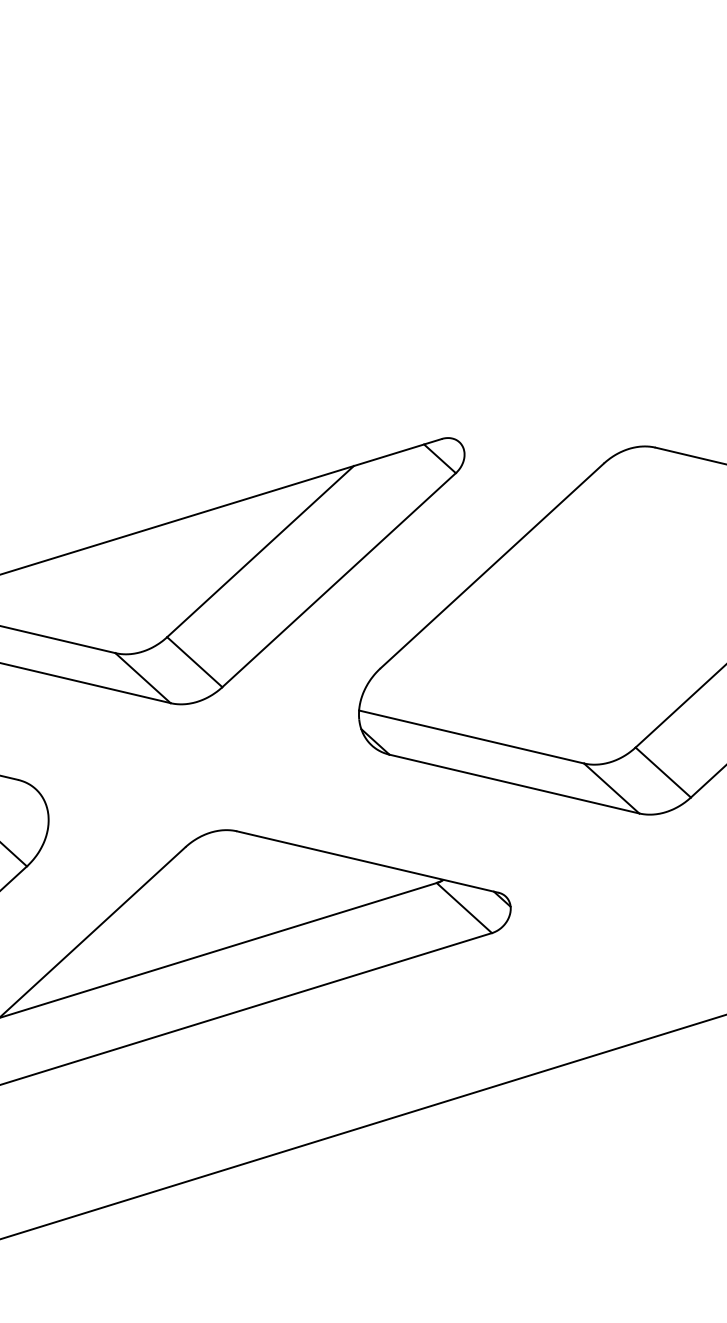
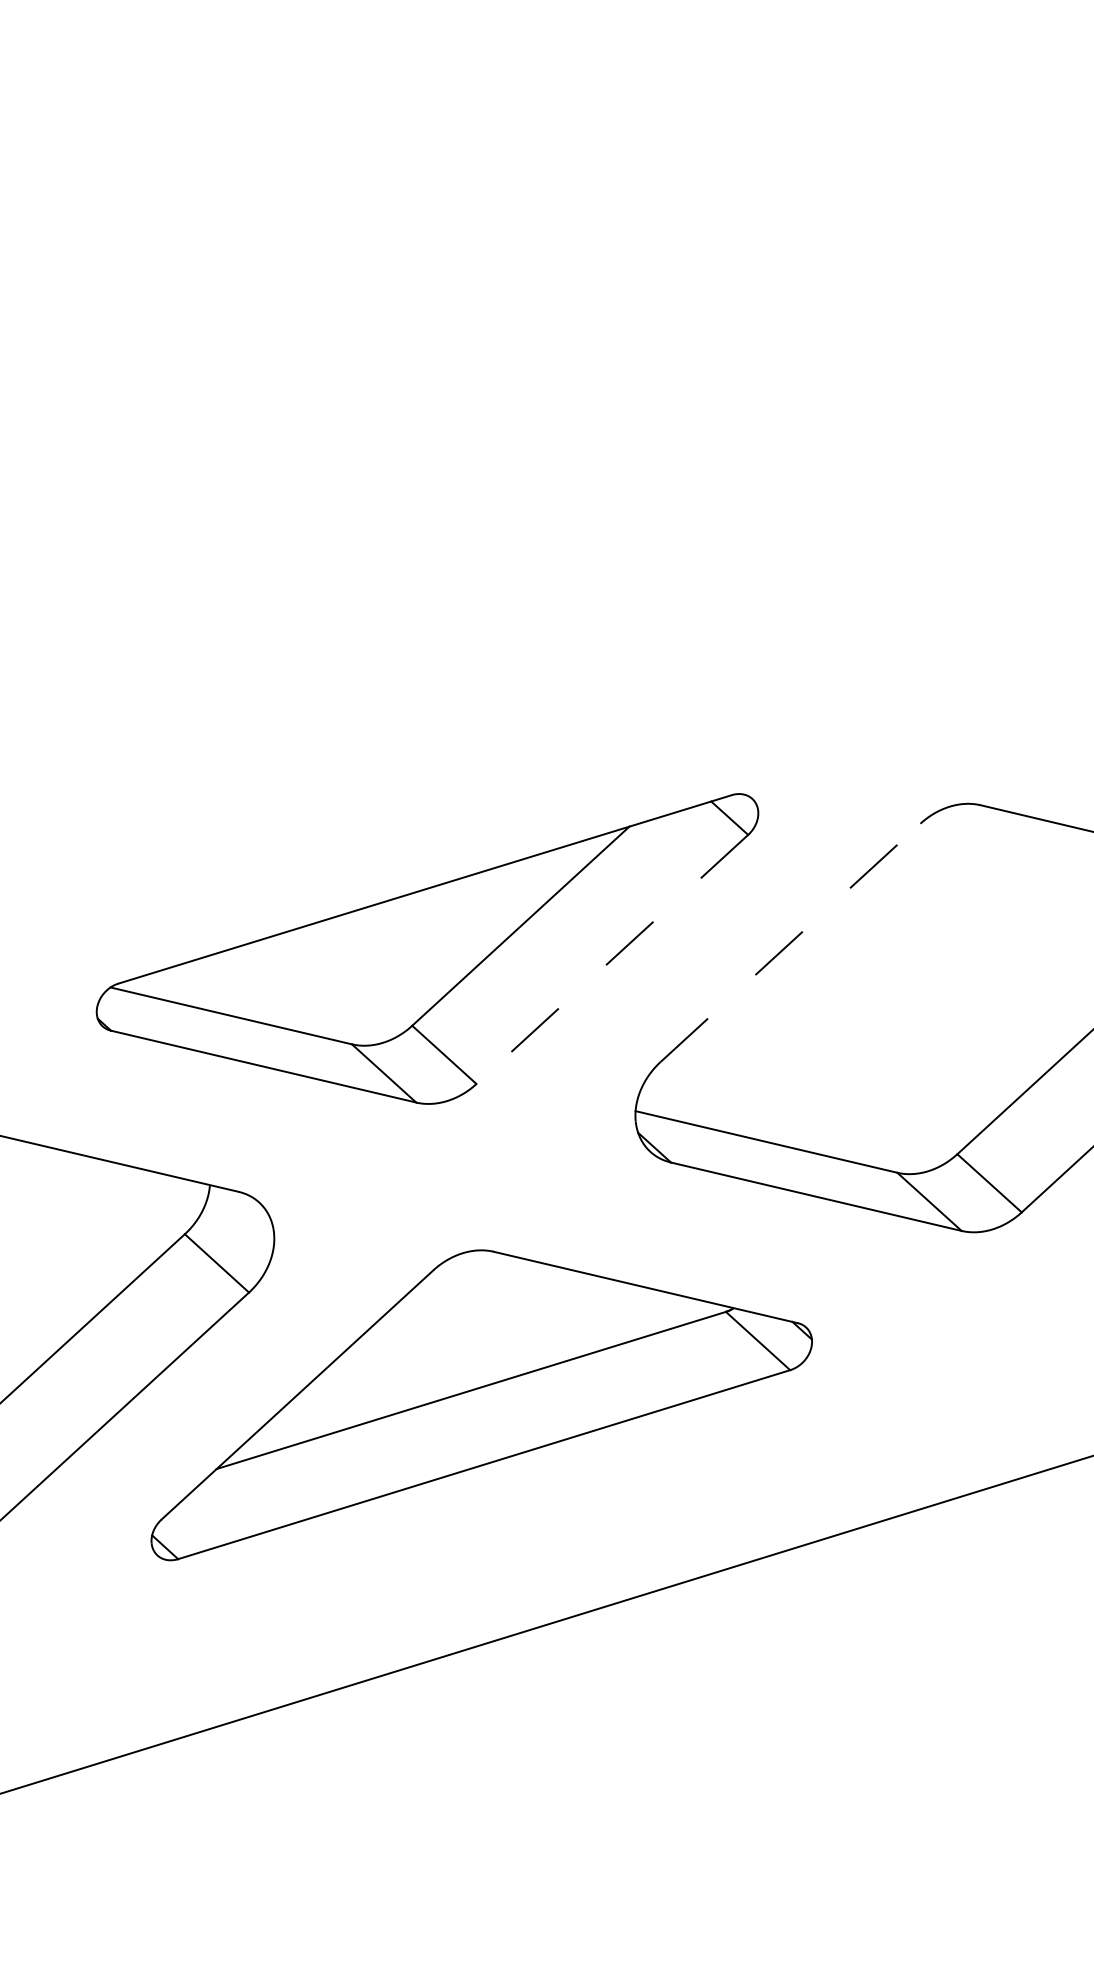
line: (492, 565) -> (790, 942), solid -> dashed
line: (338, 580) -> (611, 959), solid -> dashed

